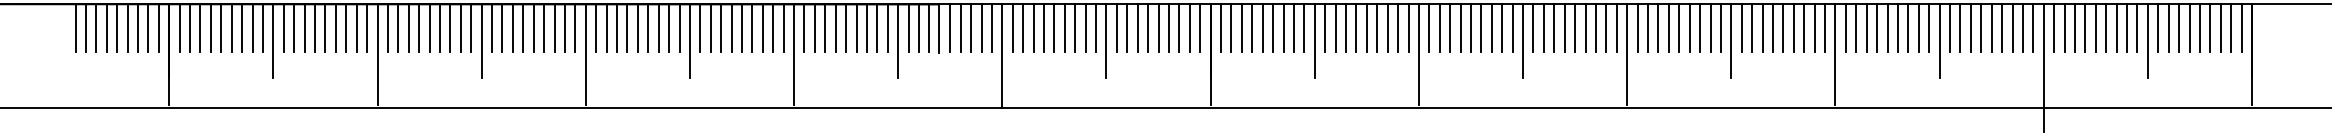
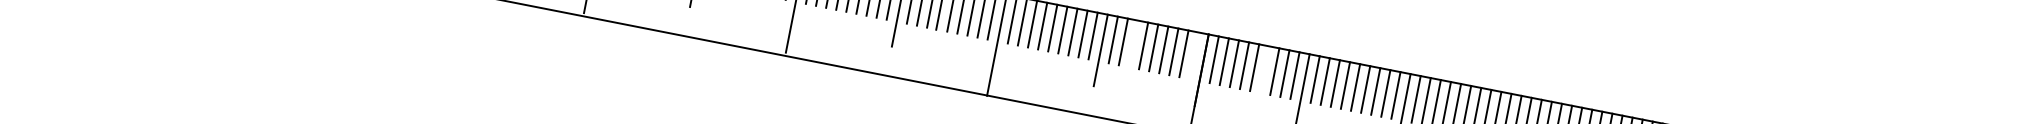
line: (1137, 28) -> (1133, 44), removed
line: (1200, 28) -> (1194, 56), removed
line: (1273, 28) -> (1265, 70), removed

